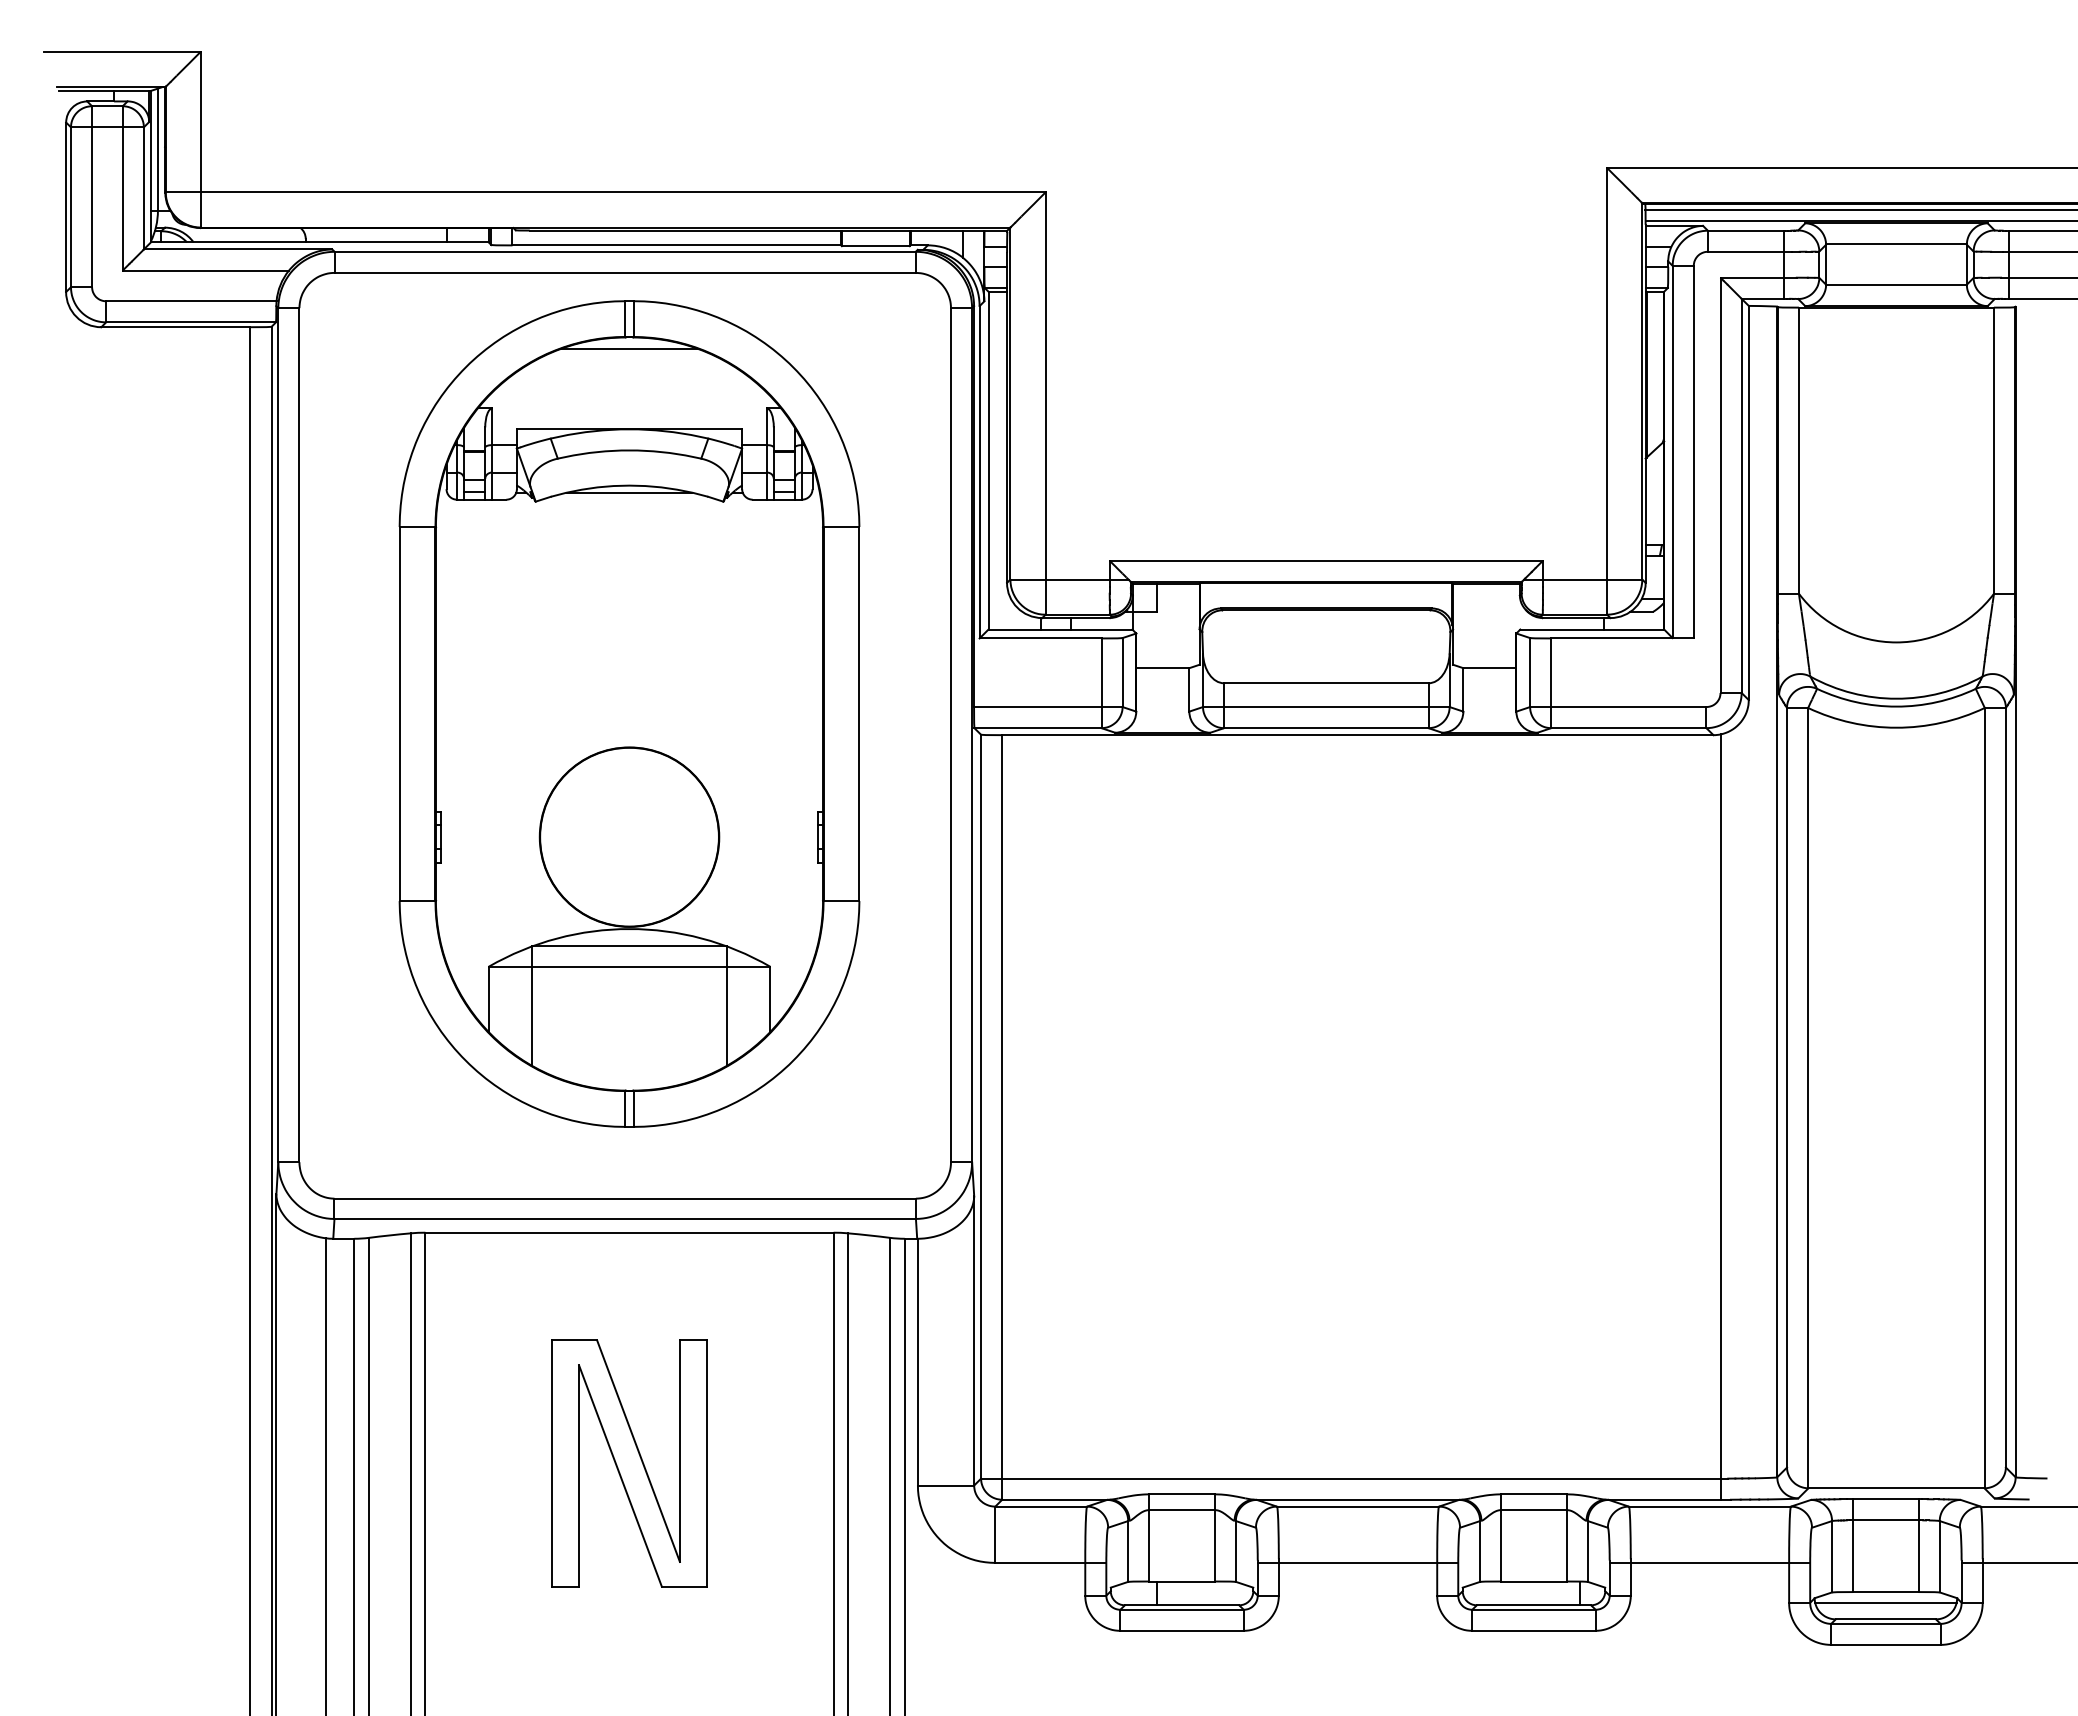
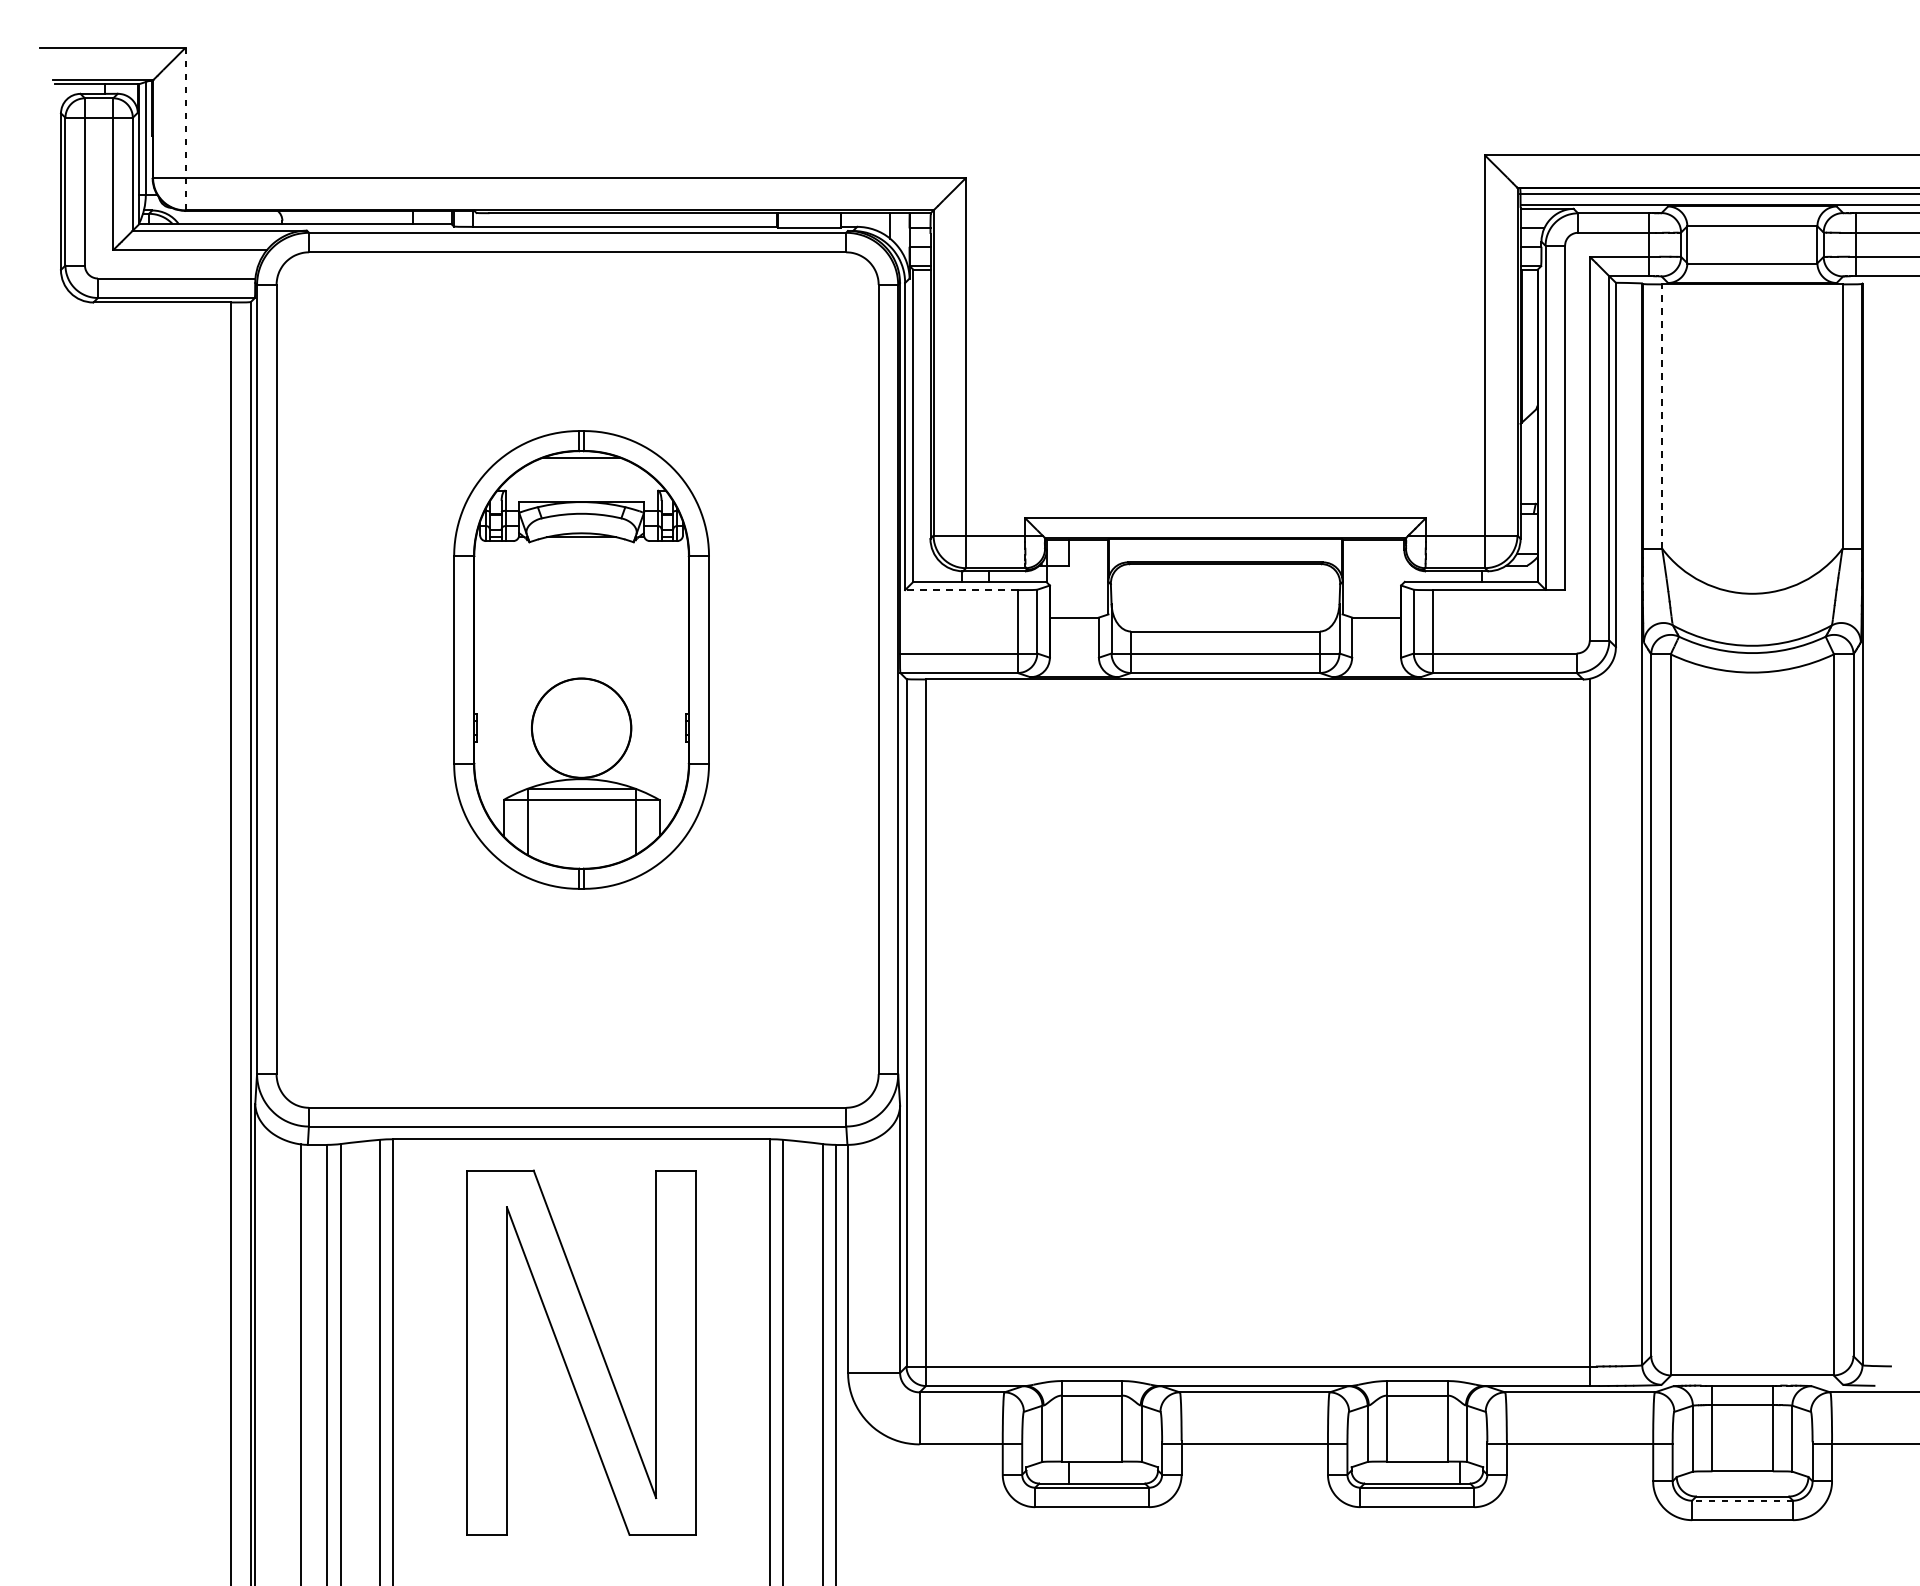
line: (200, 139) -> (185, 129), solid -> dashed
line: (1798, 450) -> (1661, 416), solid -> dashed
line: (1040, 638) -> (961, 590), solid -> dashed
part: (629, 713) -> (581, 659), size x0.6
part: (629, 1463) -> (581, 1352), size x1.6
line: (1885, 1602) -> (1742, 1480), removed
line: (1885, 1623) -> (1742, 1500), solid -> dashed

